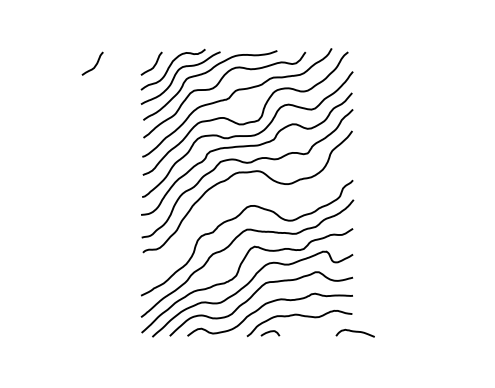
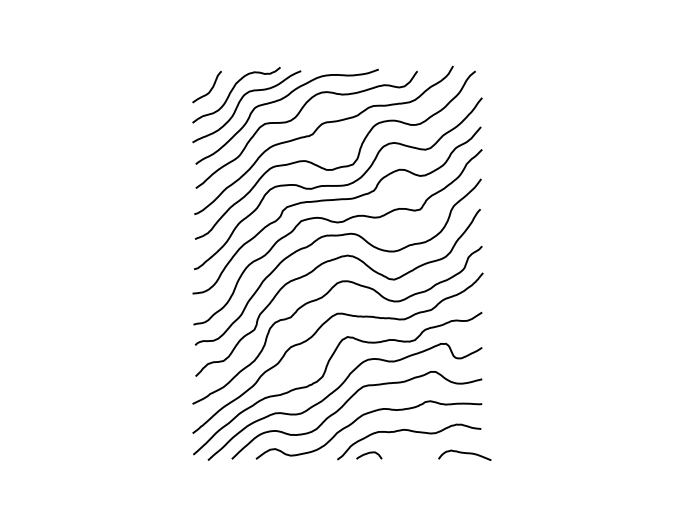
curve: (94, 65) -> (128, 89), removed
curve: (240, 192) -> (328, 262), added
curve: (354, 332) -> (463, 454), moved

